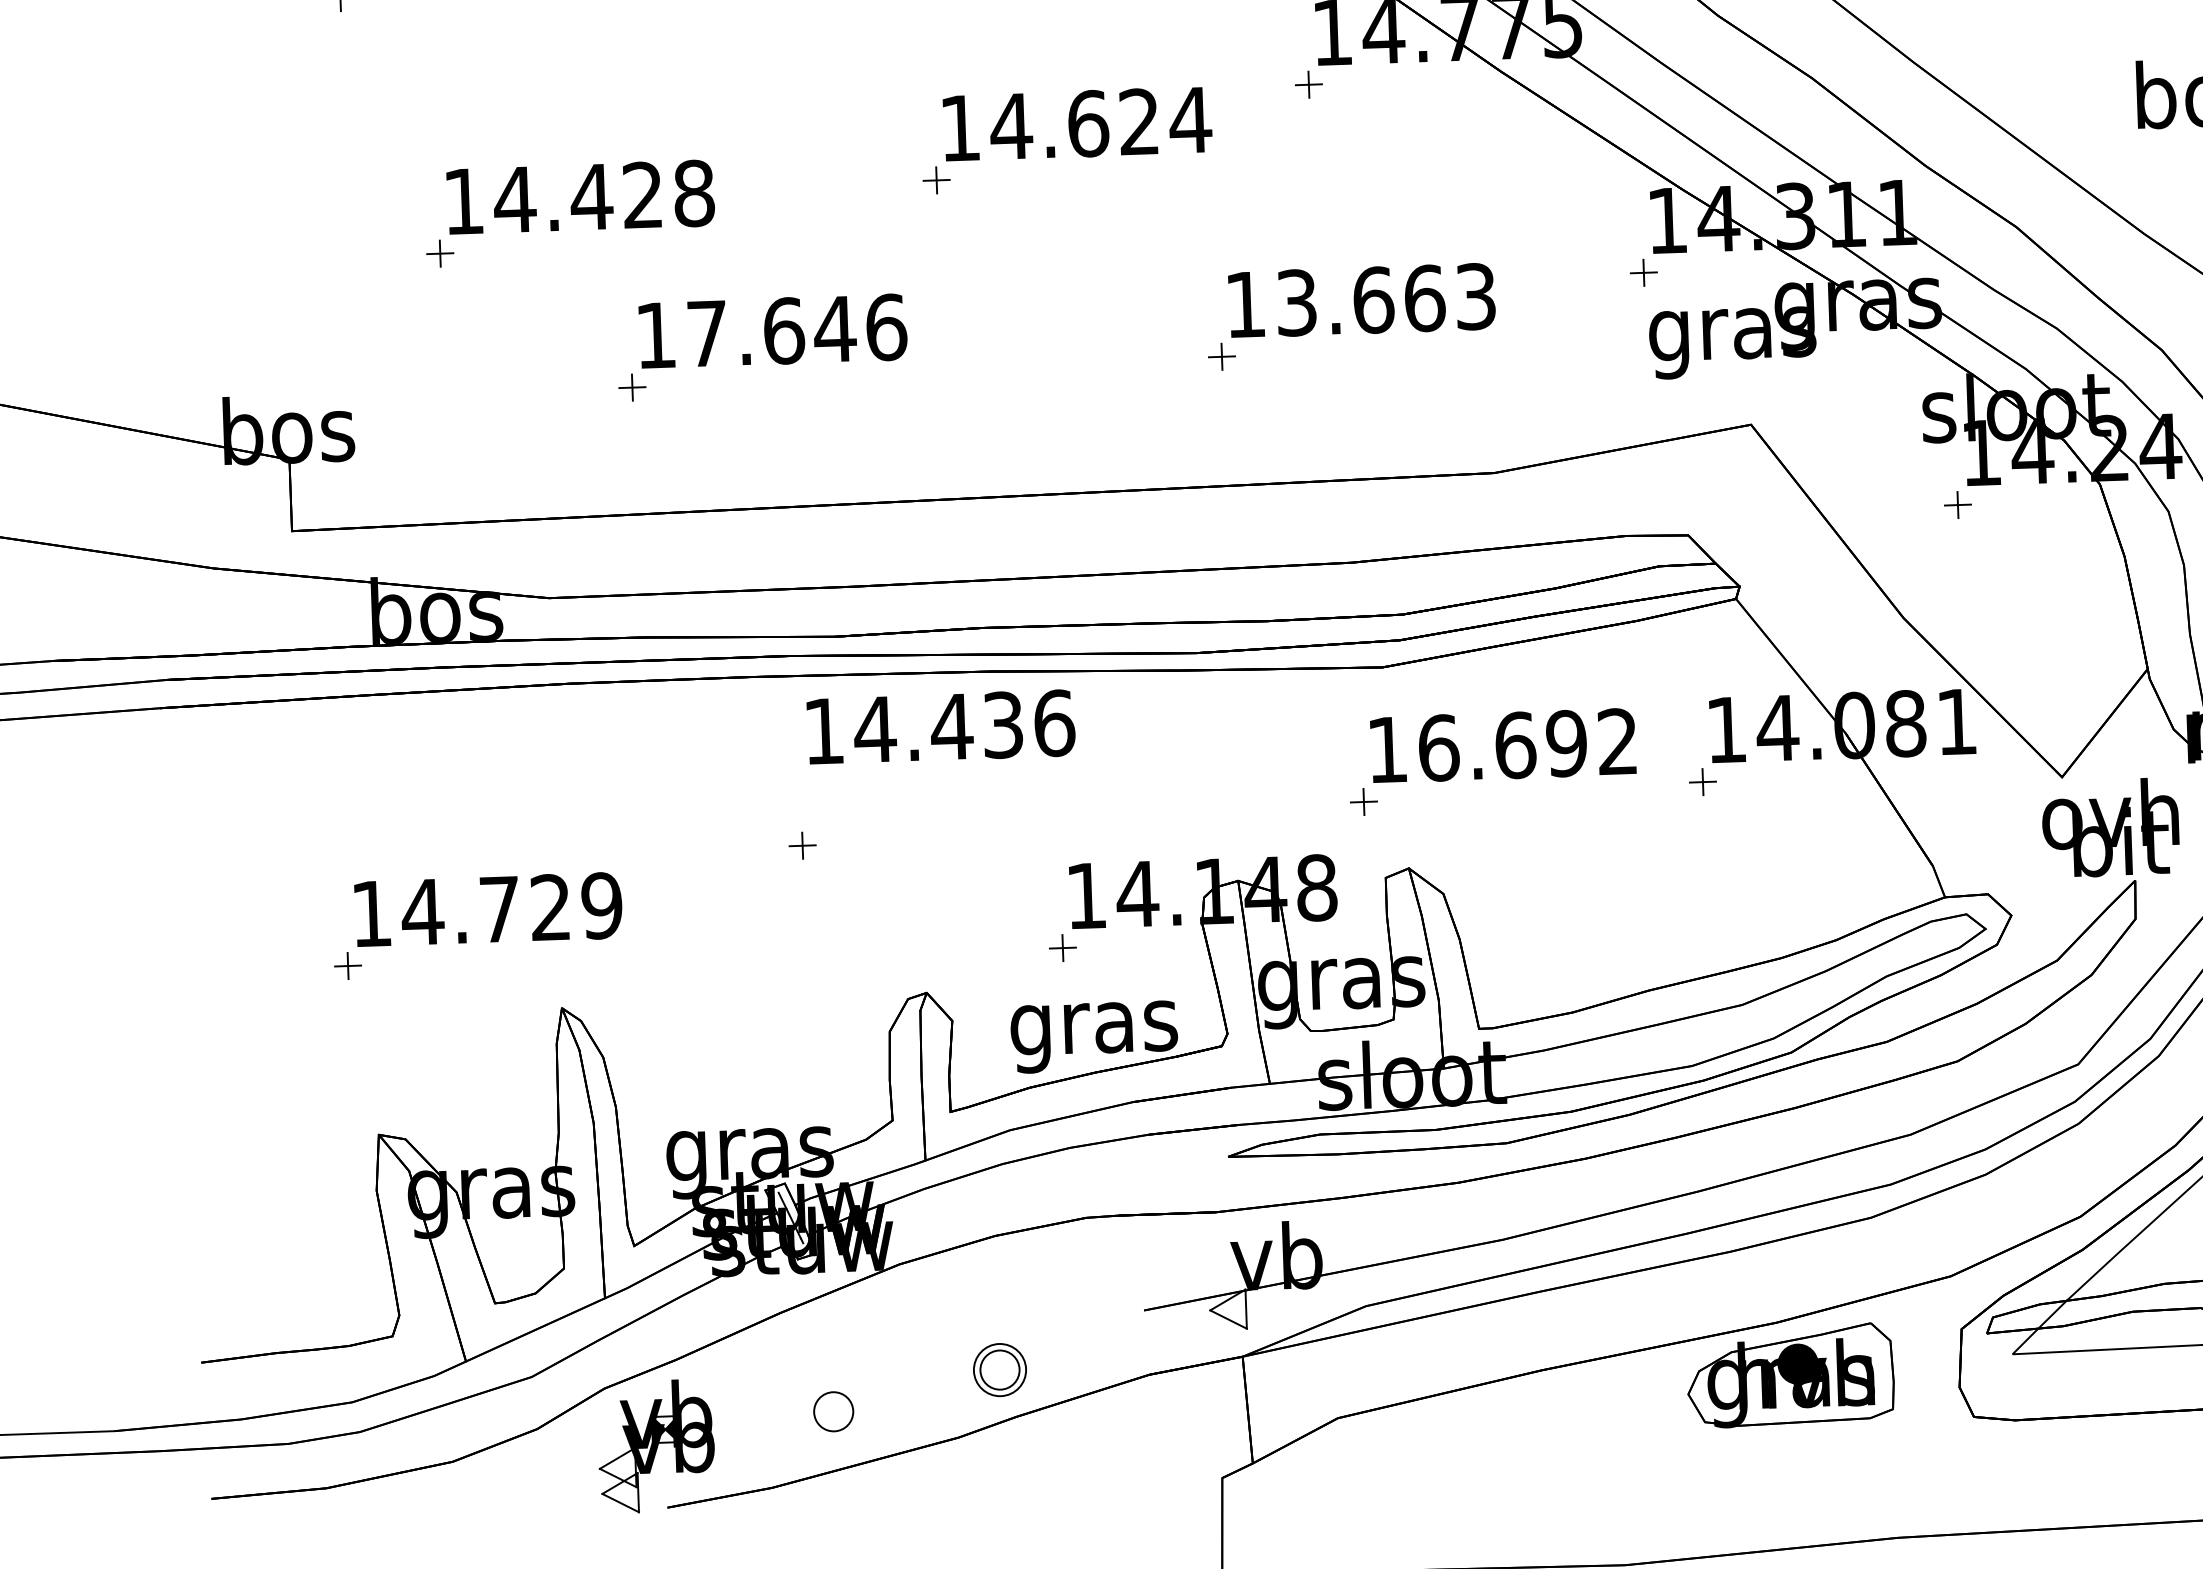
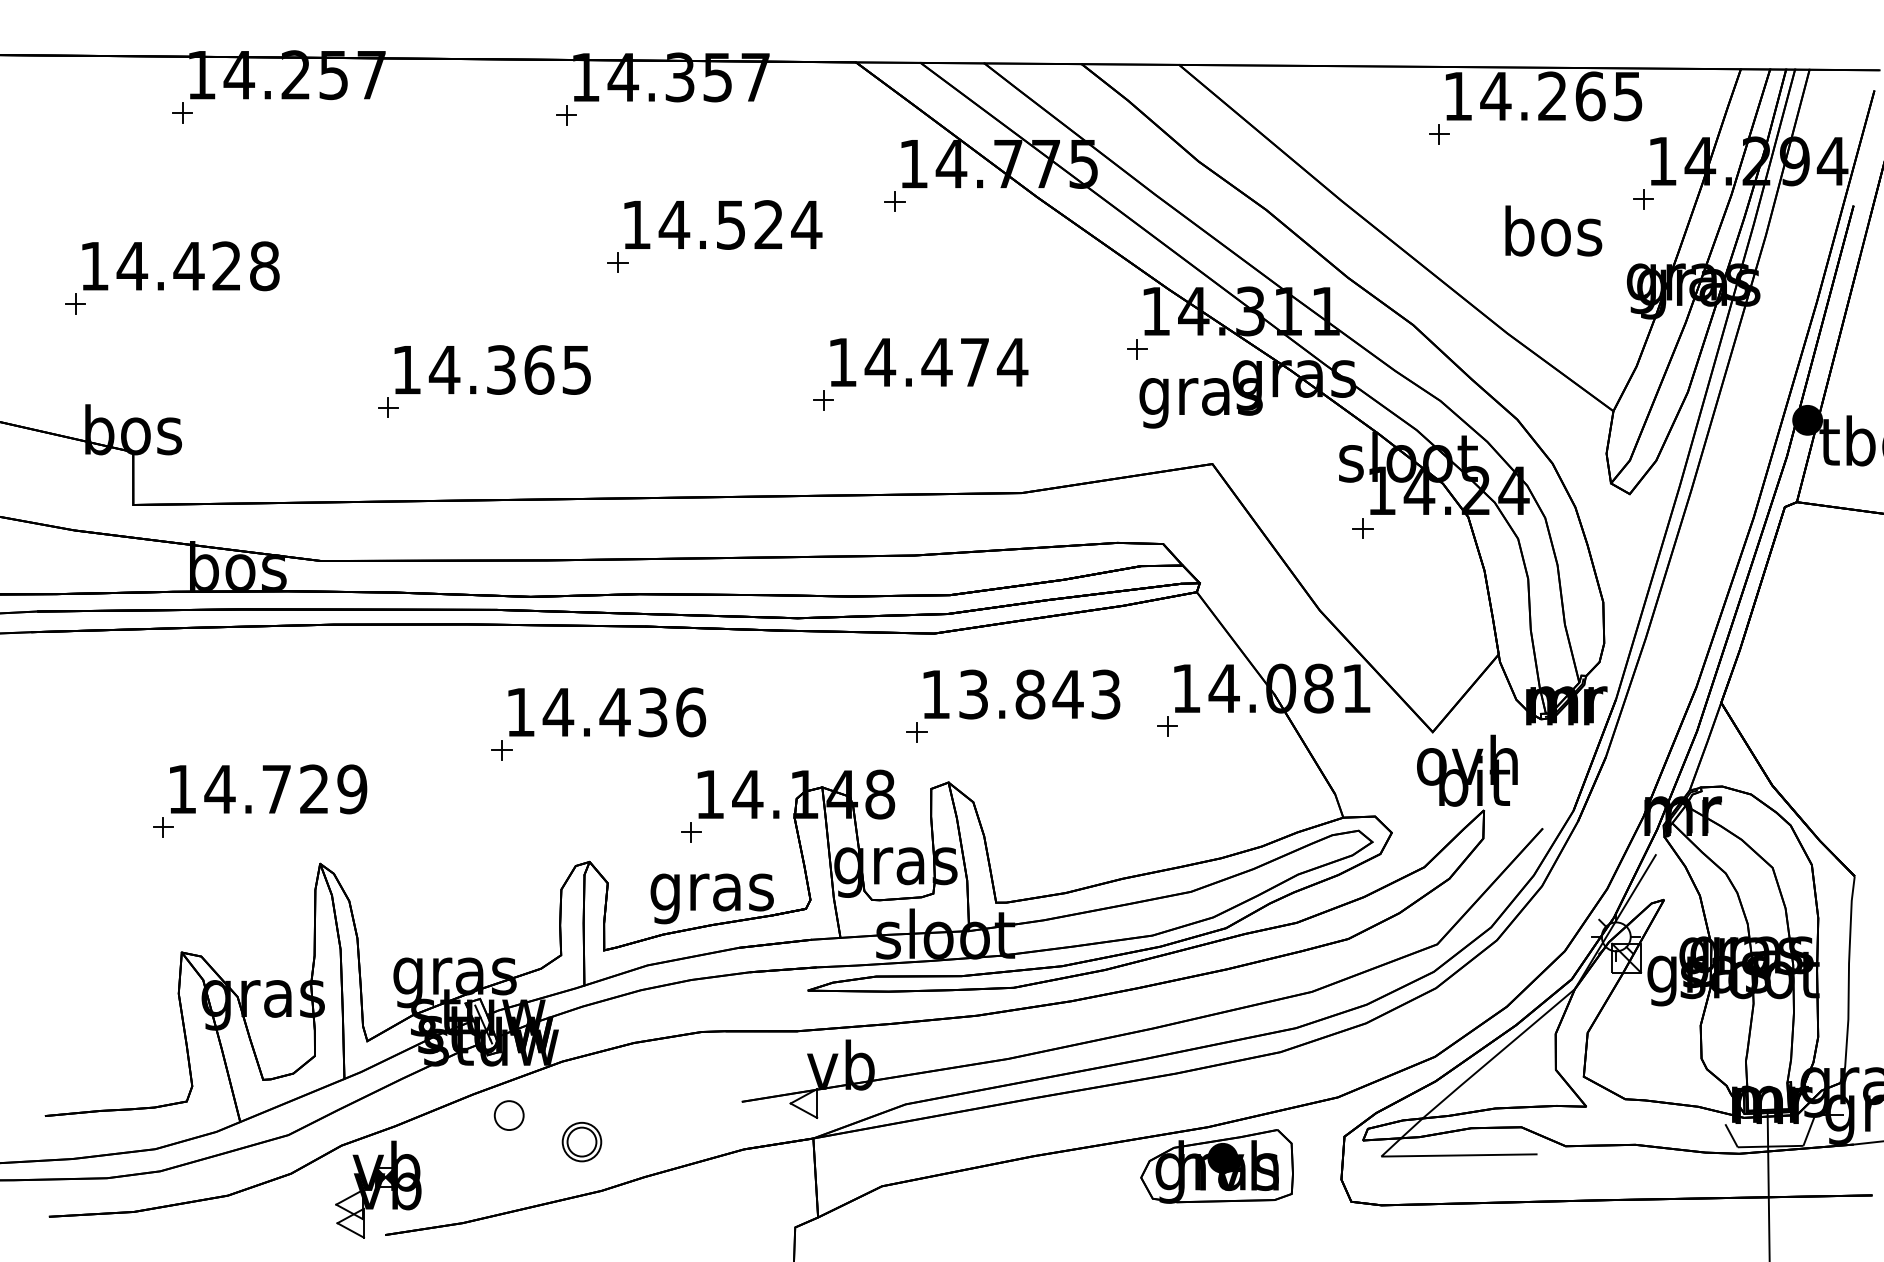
text: (1088, 123) -> (731, 224), 14.624 -> 14.524
part: (569, 213) -> (172, 277), moved
text: (1386, 299) -> (946, 362), 13.663 -> 14.474
text: (796, 329) -> (510, 369), 17.646 -> 14.365
text: (941, 727) -> (607, 712), moved
text: (1527, 744) -> (1039, 694), 16.692 -> 13.843
part: (999, 1370) -> (581, 1142), moved
part: (832, 1411) -> (508, 1115), moved

